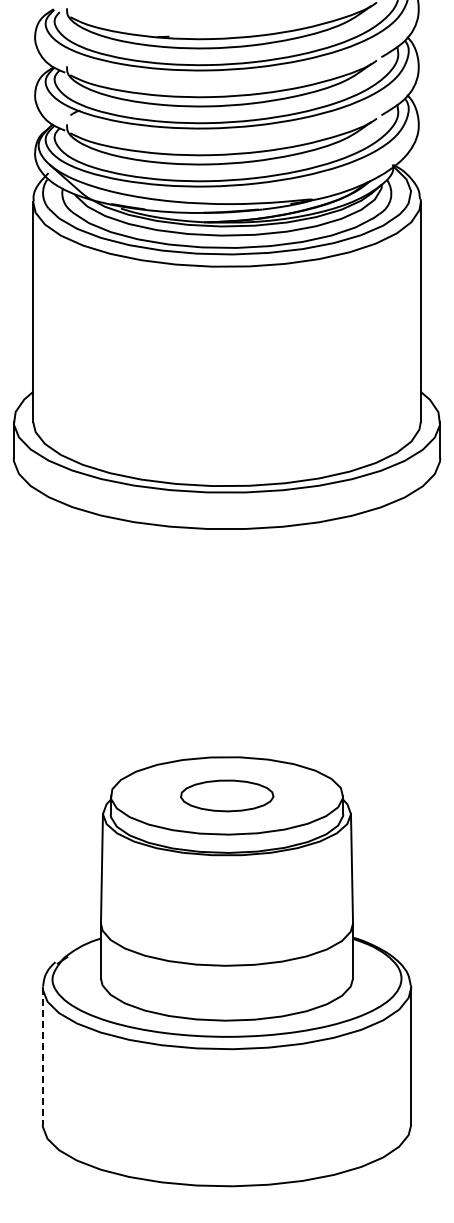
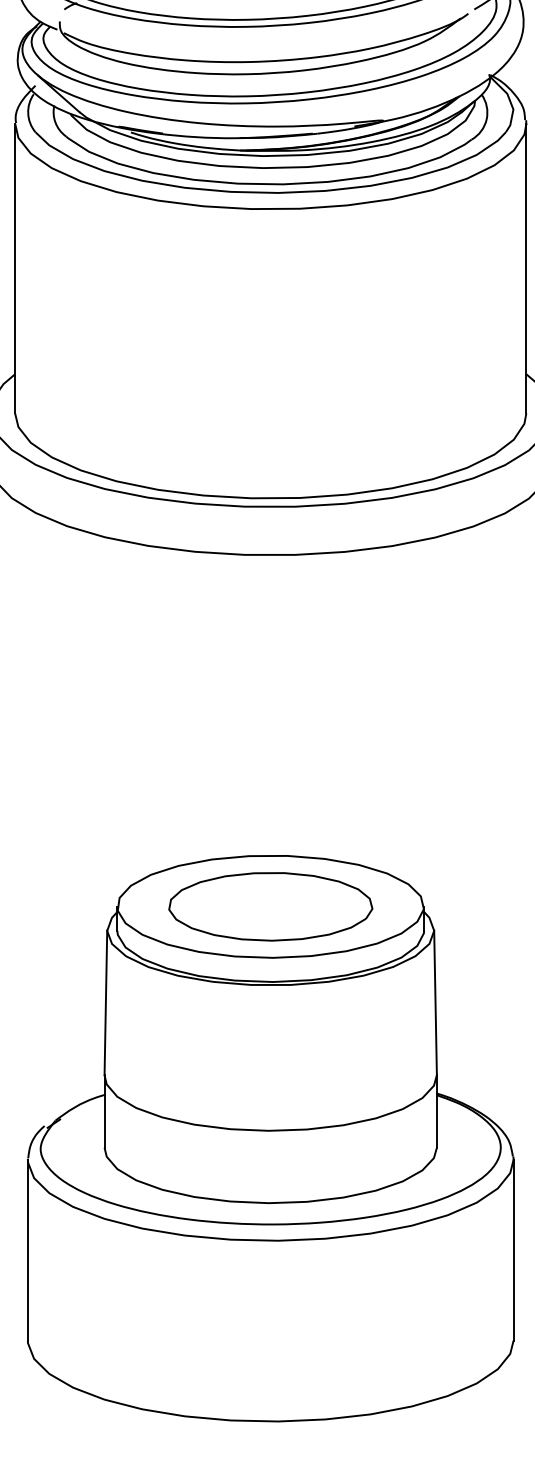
part: (227, 795) -> (271, 906), size x1.67
line: (42, 1056) -> (27, 1250), dashed -> solid

